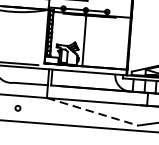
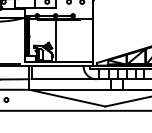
line: (92, 112) -> (67, 98), dashed -> solid

